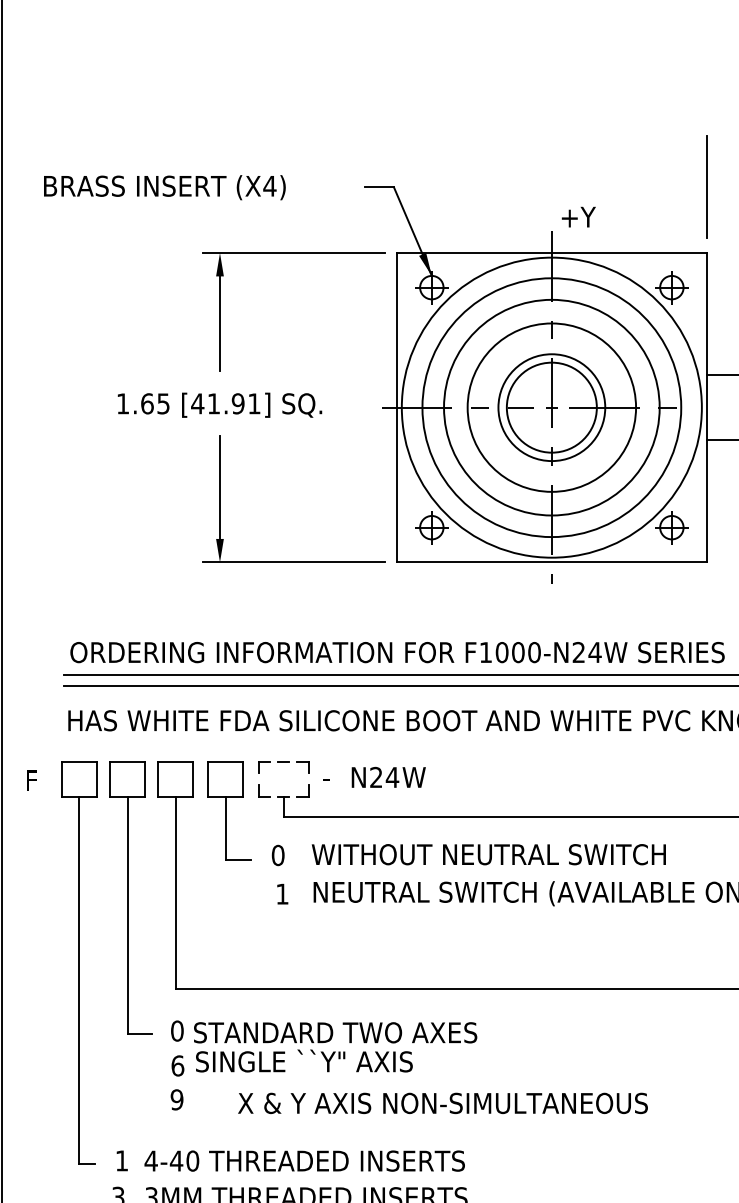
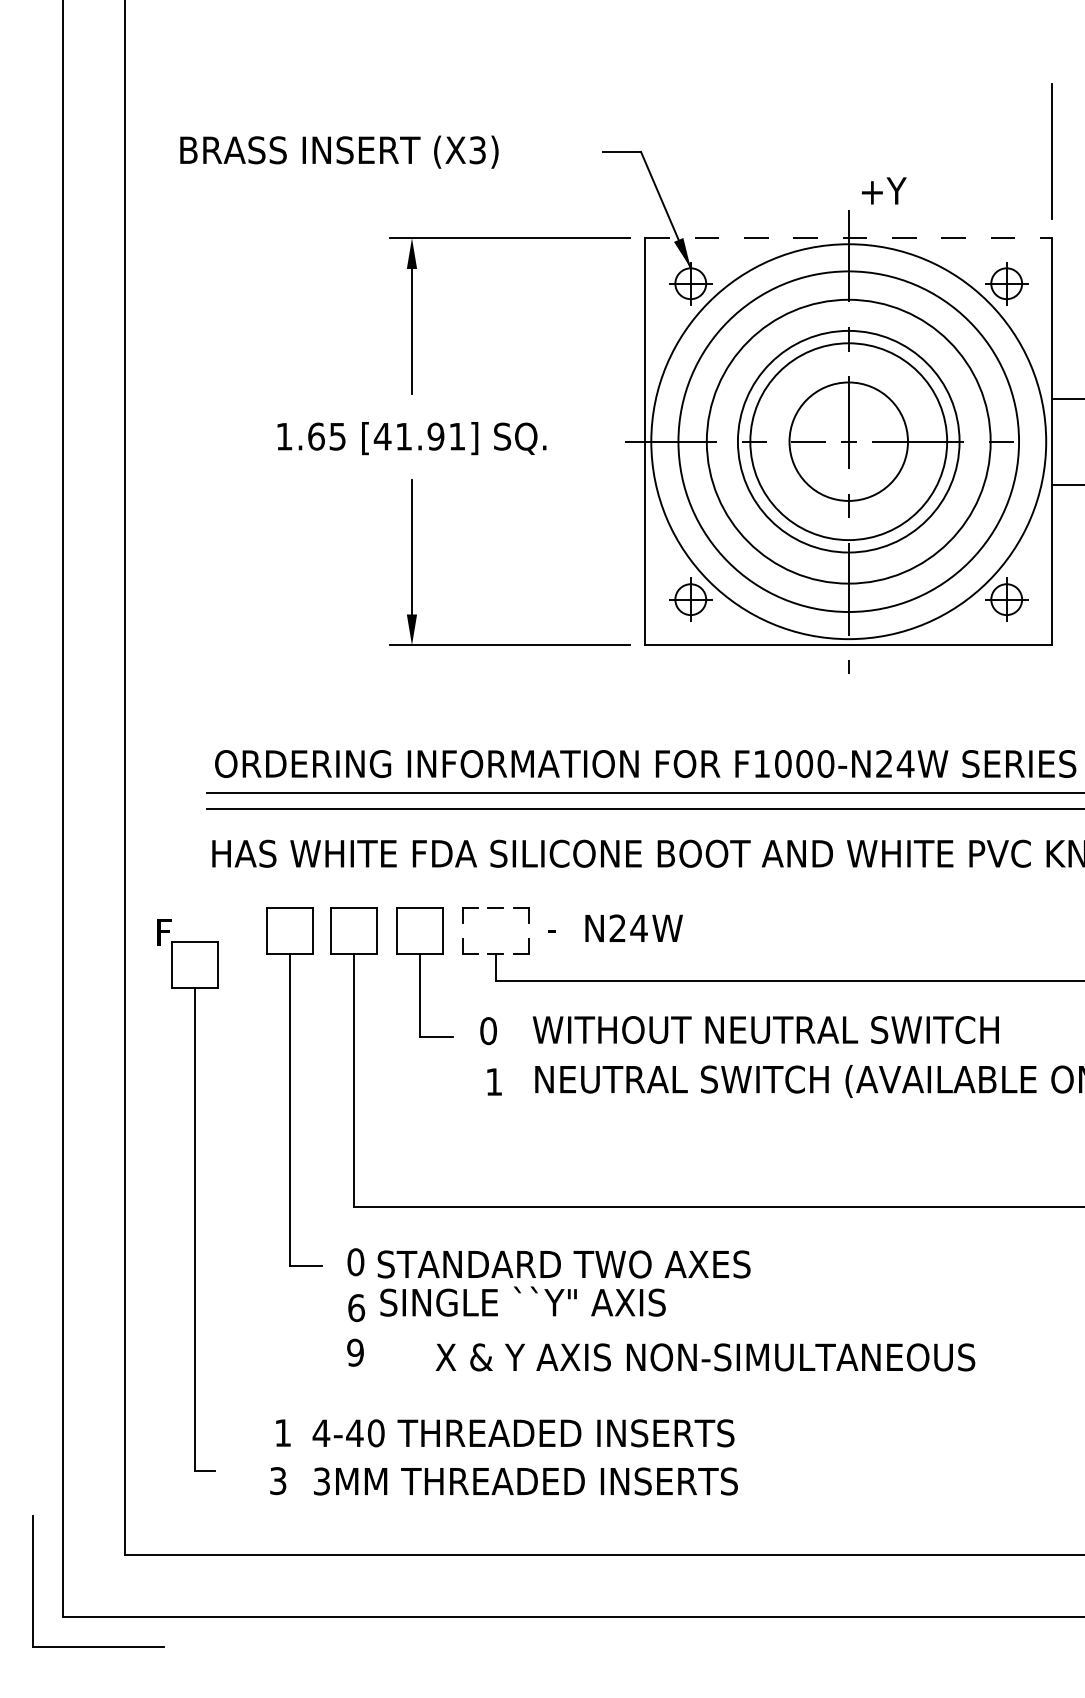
text: (269, 186) -> (477, 150), (X4) -> (X3)
line: (551, 253) -> (848, 238), solid -> dashed
circle: (551, 407) -> (848, 441), size x1.4
part: (79, 962) -> (194, 1206), moved

